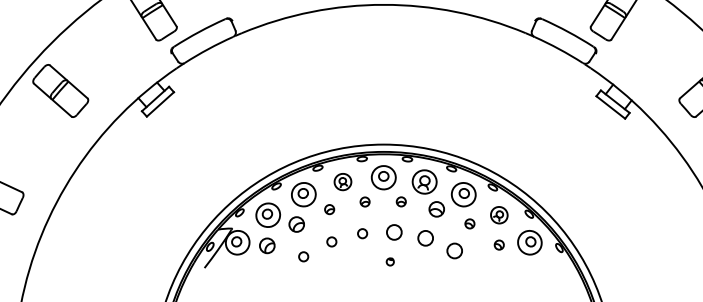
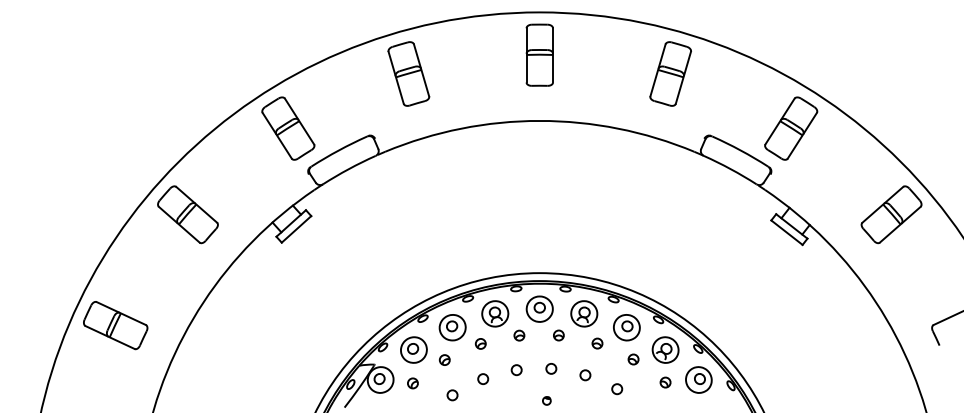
part: (343, 181) -> (495, 313), size x1.43
part: (436, 209) -> (597, 343), size x0.62
part: (499, 214) -> (665, 349), size x1.43
part: (296, 223) -> (444, 359), size x0.62
circle: (394, 232) -> (551, 368), size x0.62
circle: (425, 238) -> (585, 375), size x0.62
part: (266, 245) -> (412, 383), size x0.62
circle: (455, 251) -> (617, 389), size x0.62

